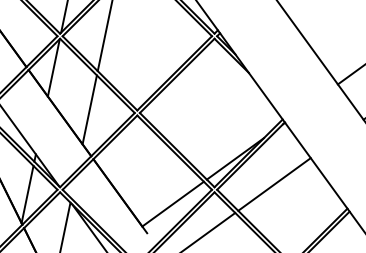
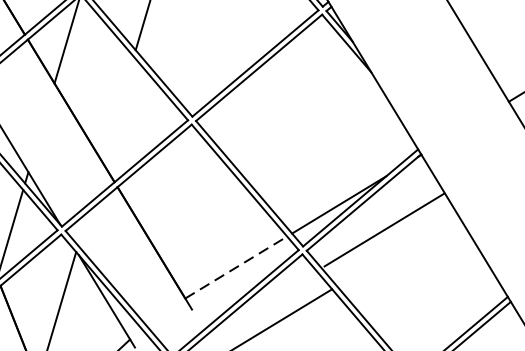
line: (89, 109) -> (117, 109), removed
line: (274, 184) -> (384, 229), moved
line: (173, 203) -> (236, 266), solid -> dashed

